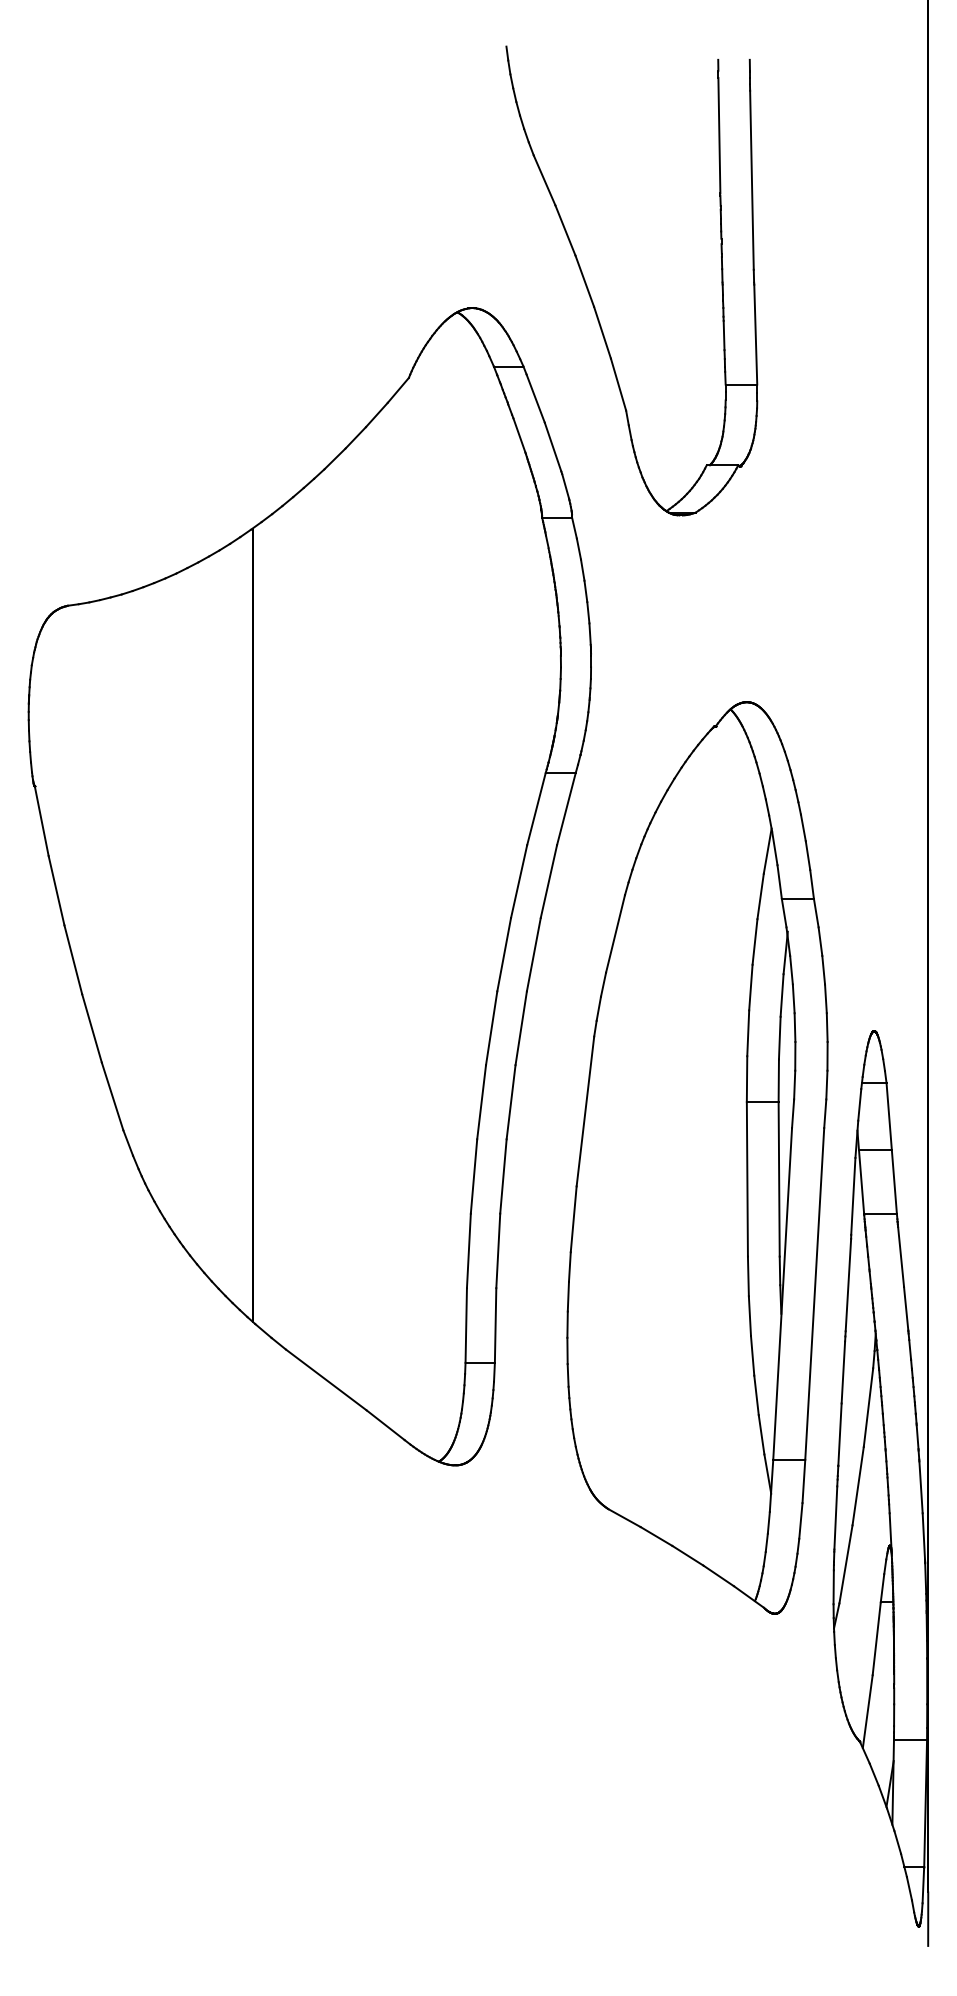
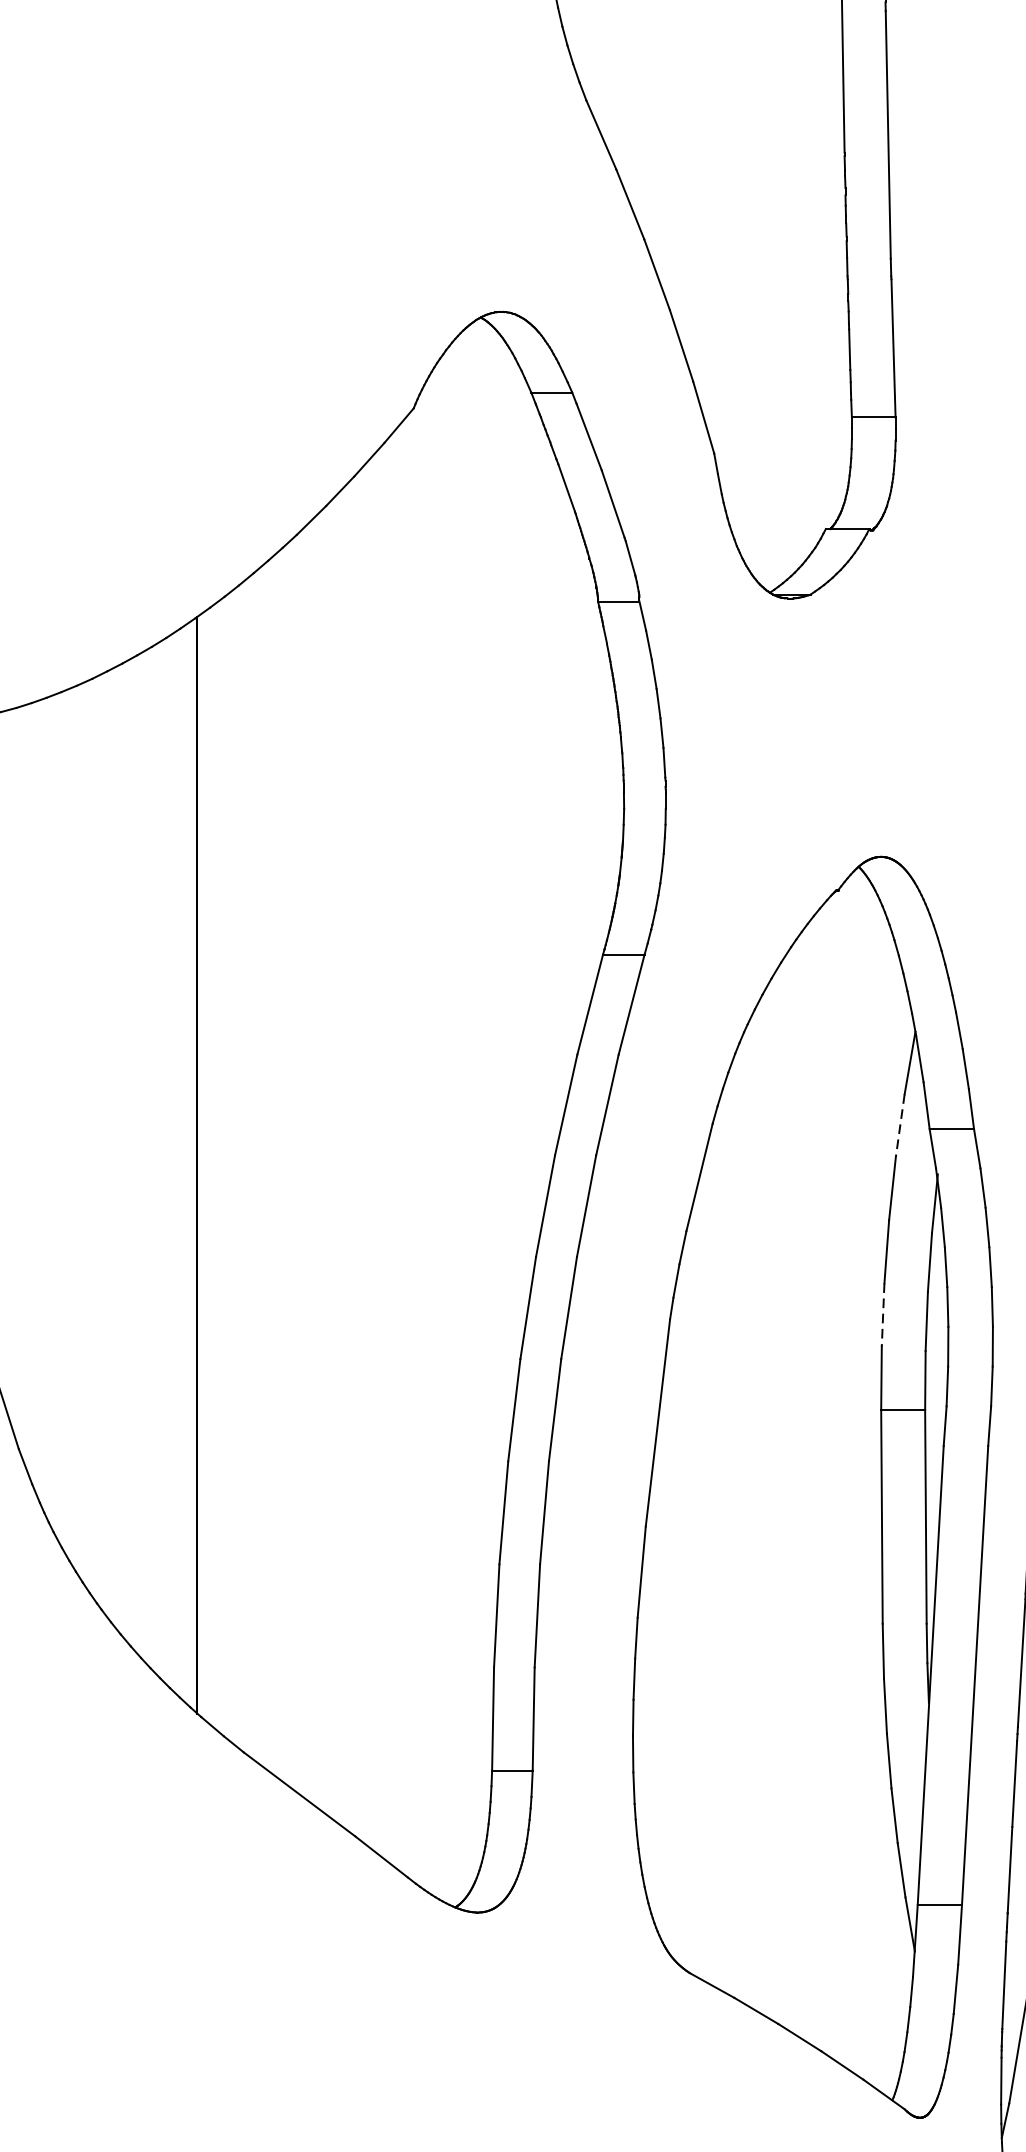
line: (760, 896) -> (900, 1125), solid -> dashed
line: (748, 1033) -> (883, 1315), solid -> dashed

